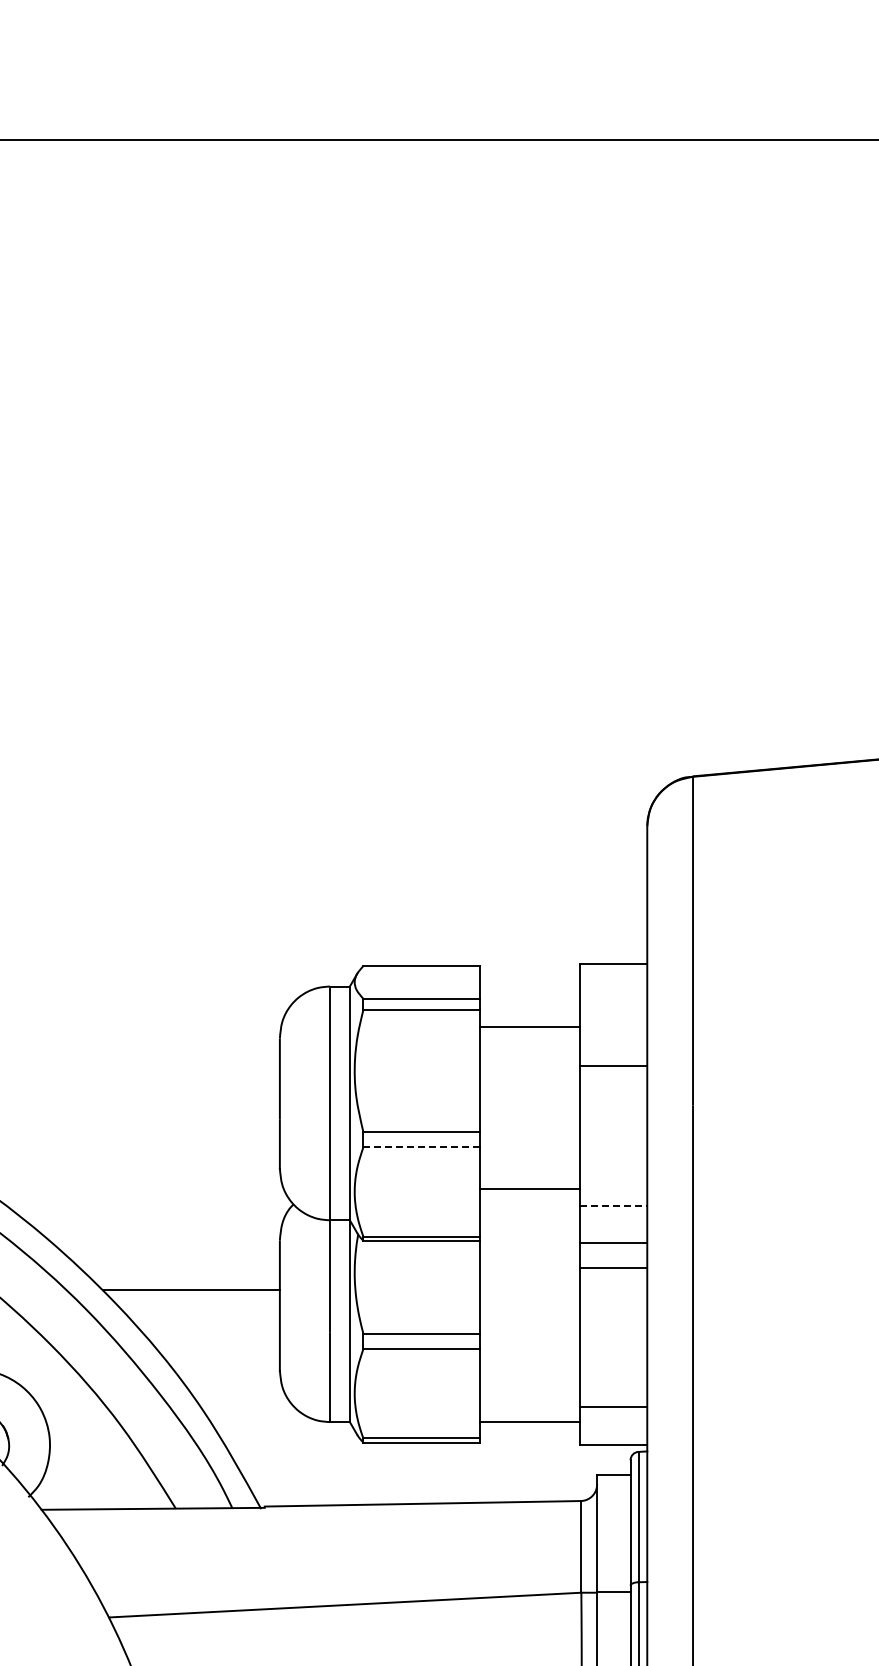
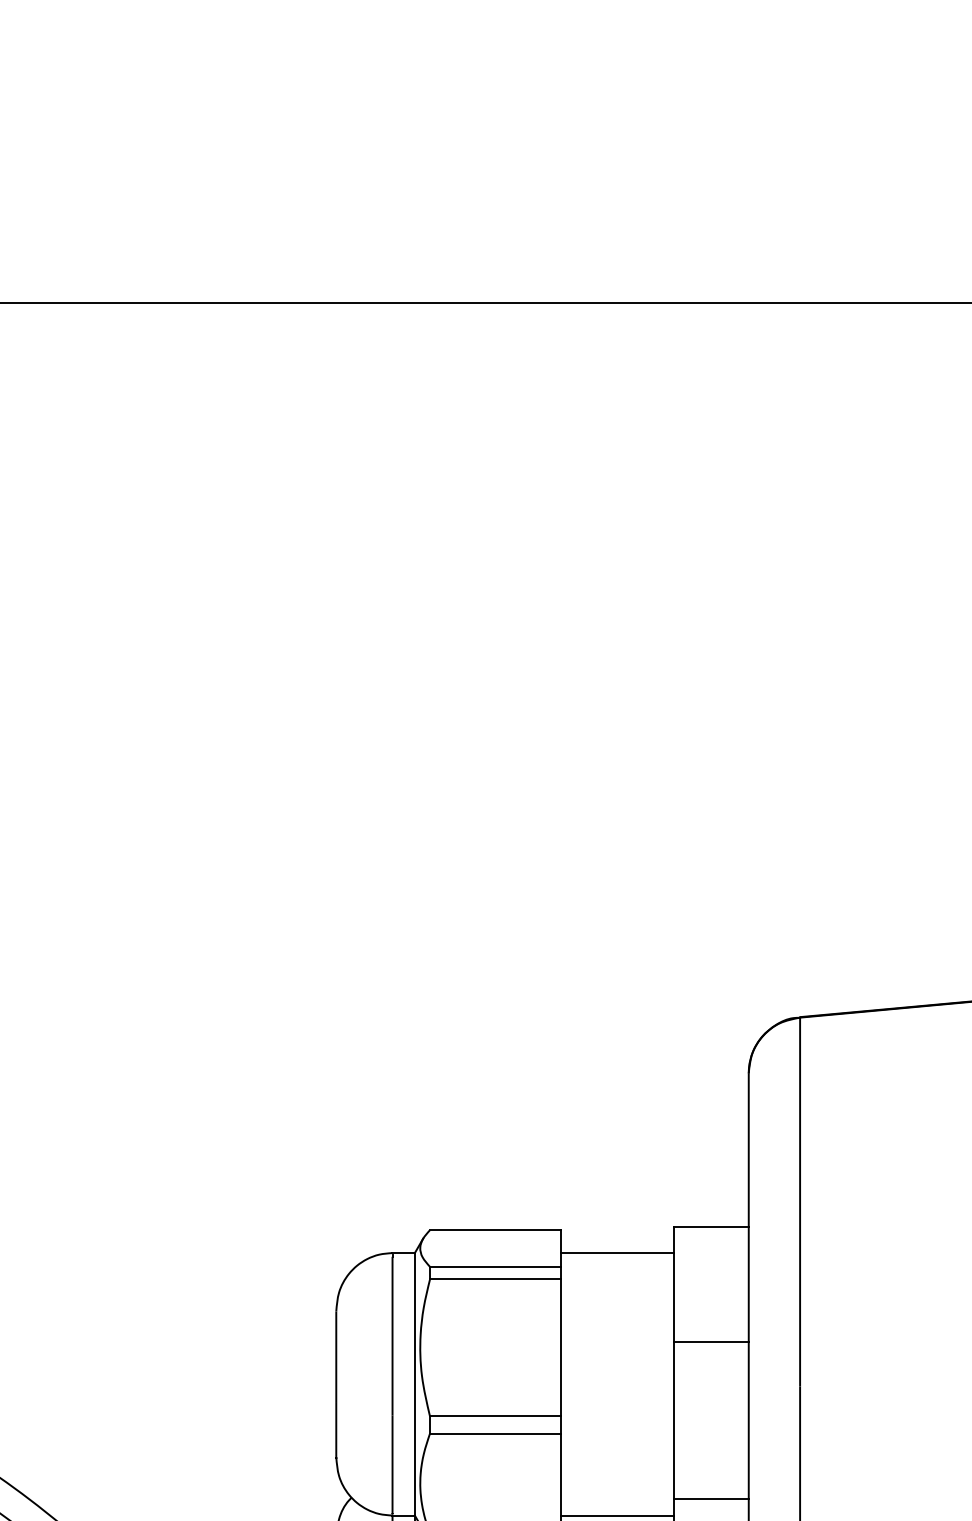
line: (530, 1026) -> (617, 1253), moved
line: (422, 1147) -> (496, 1433), dashed -> solid
line: (530, 1189) -> (617, 1515), moved
line: (614, 1205) -> (711, 1498), dashed -> solid

